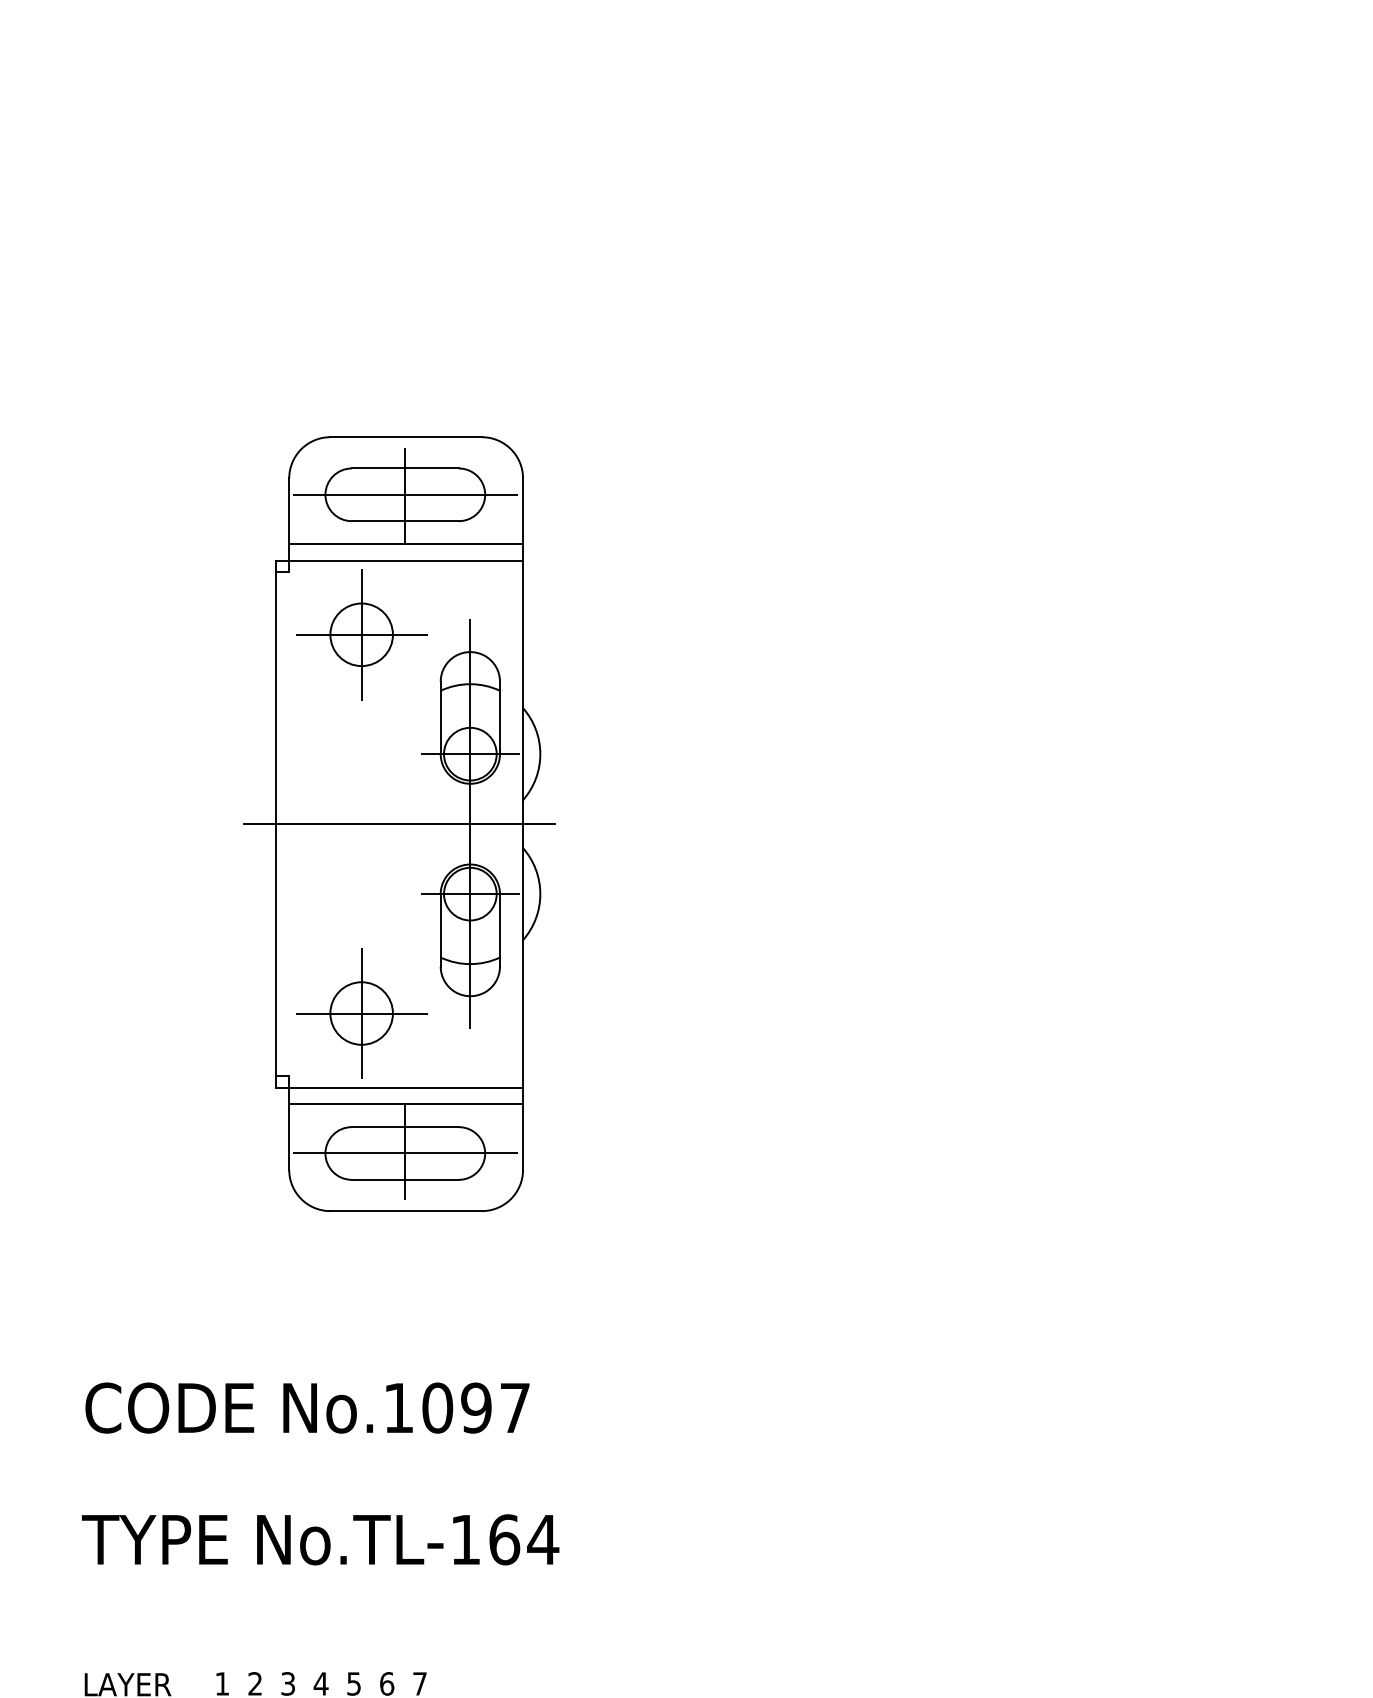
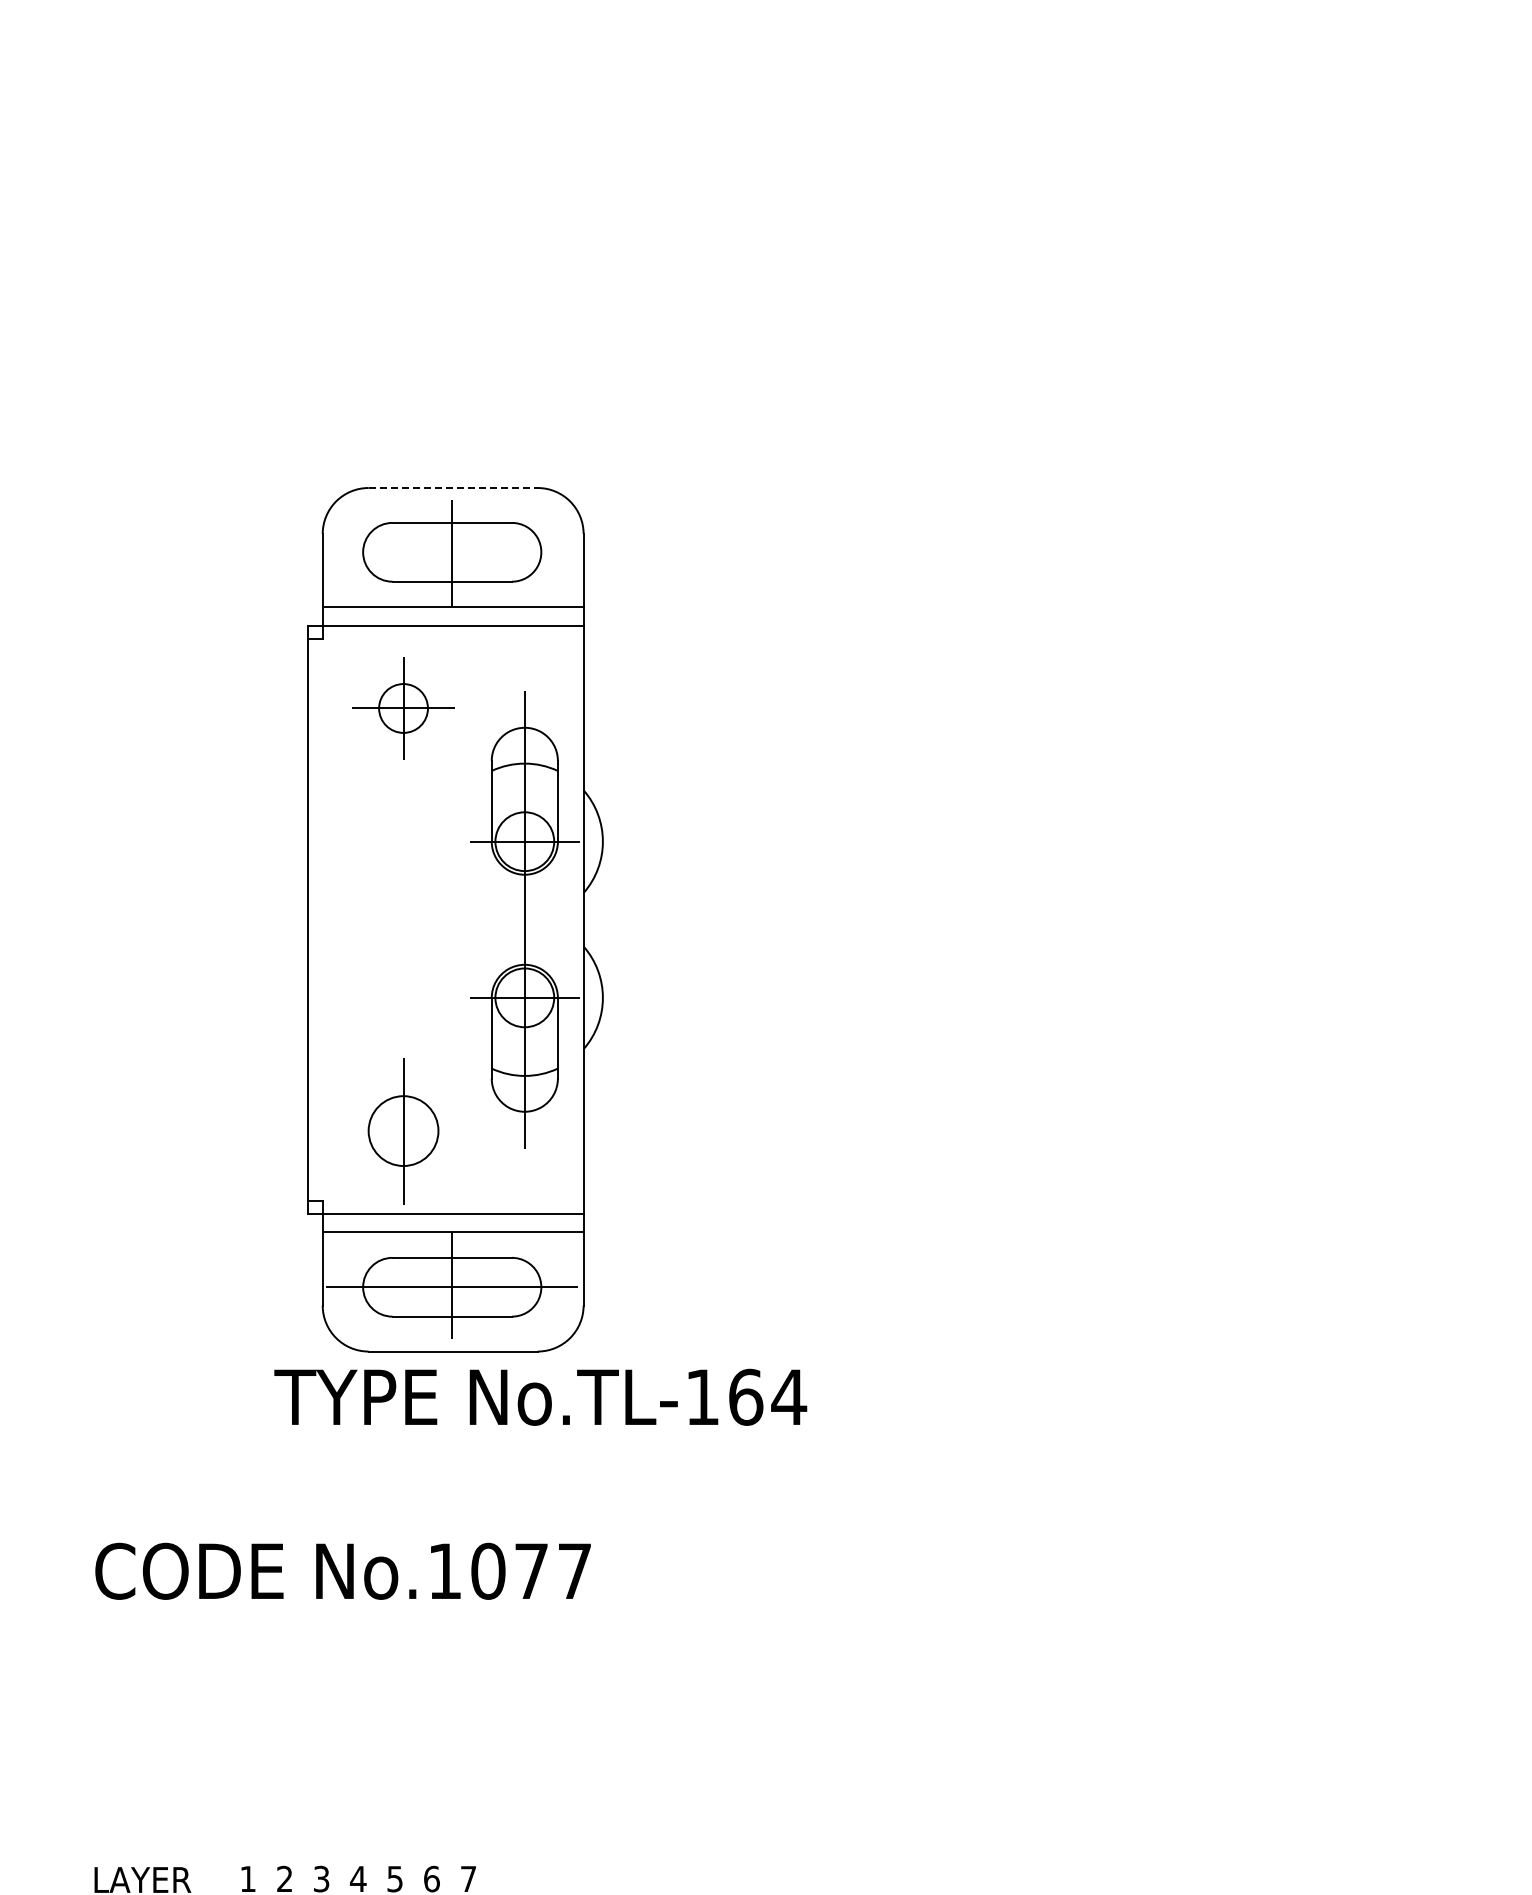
line: (406, 437) -> (453, 488), solid -> dashed
line: (405, 495) -> (452, 552), removed
part: (361, 634) -> (403, 708), size x0.7
line: (399, 823) -> (445, 919), removed
line: (361, 1013) -> (403, 1131), removed
text: (476, 1407) -> (531, 1570), No.1097 -> No.1077
text: (320, 1539) -> (540, 1396), moved

